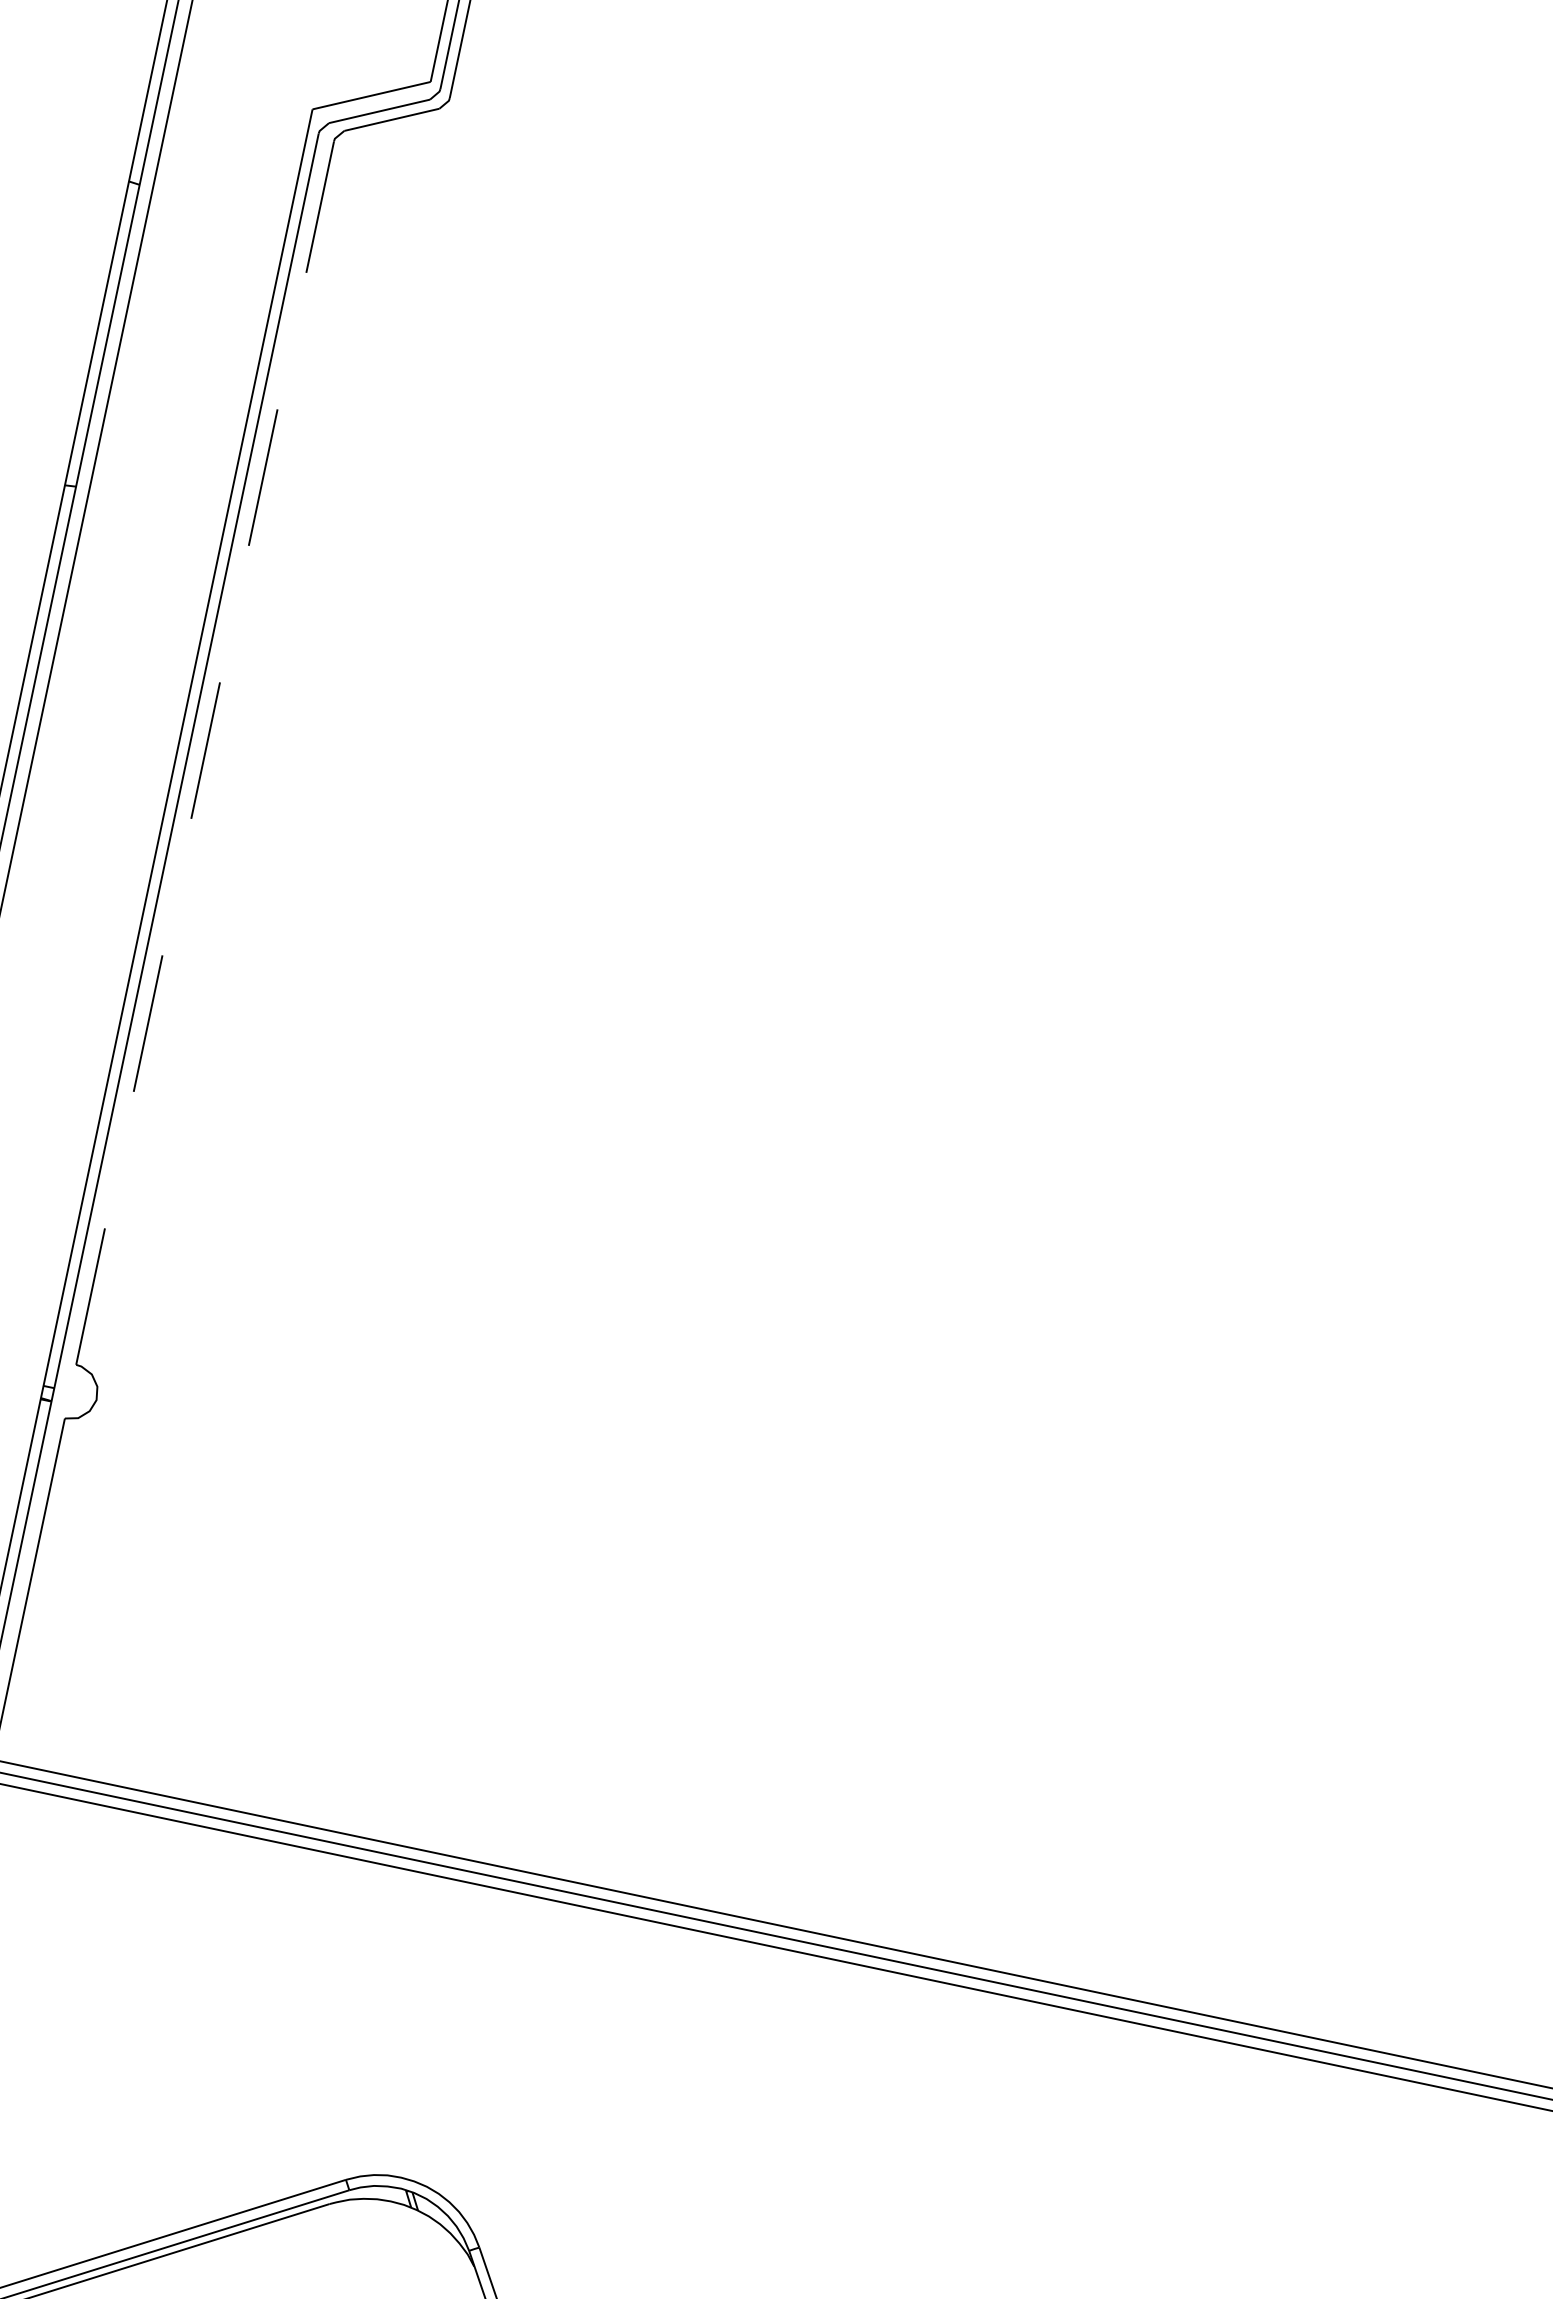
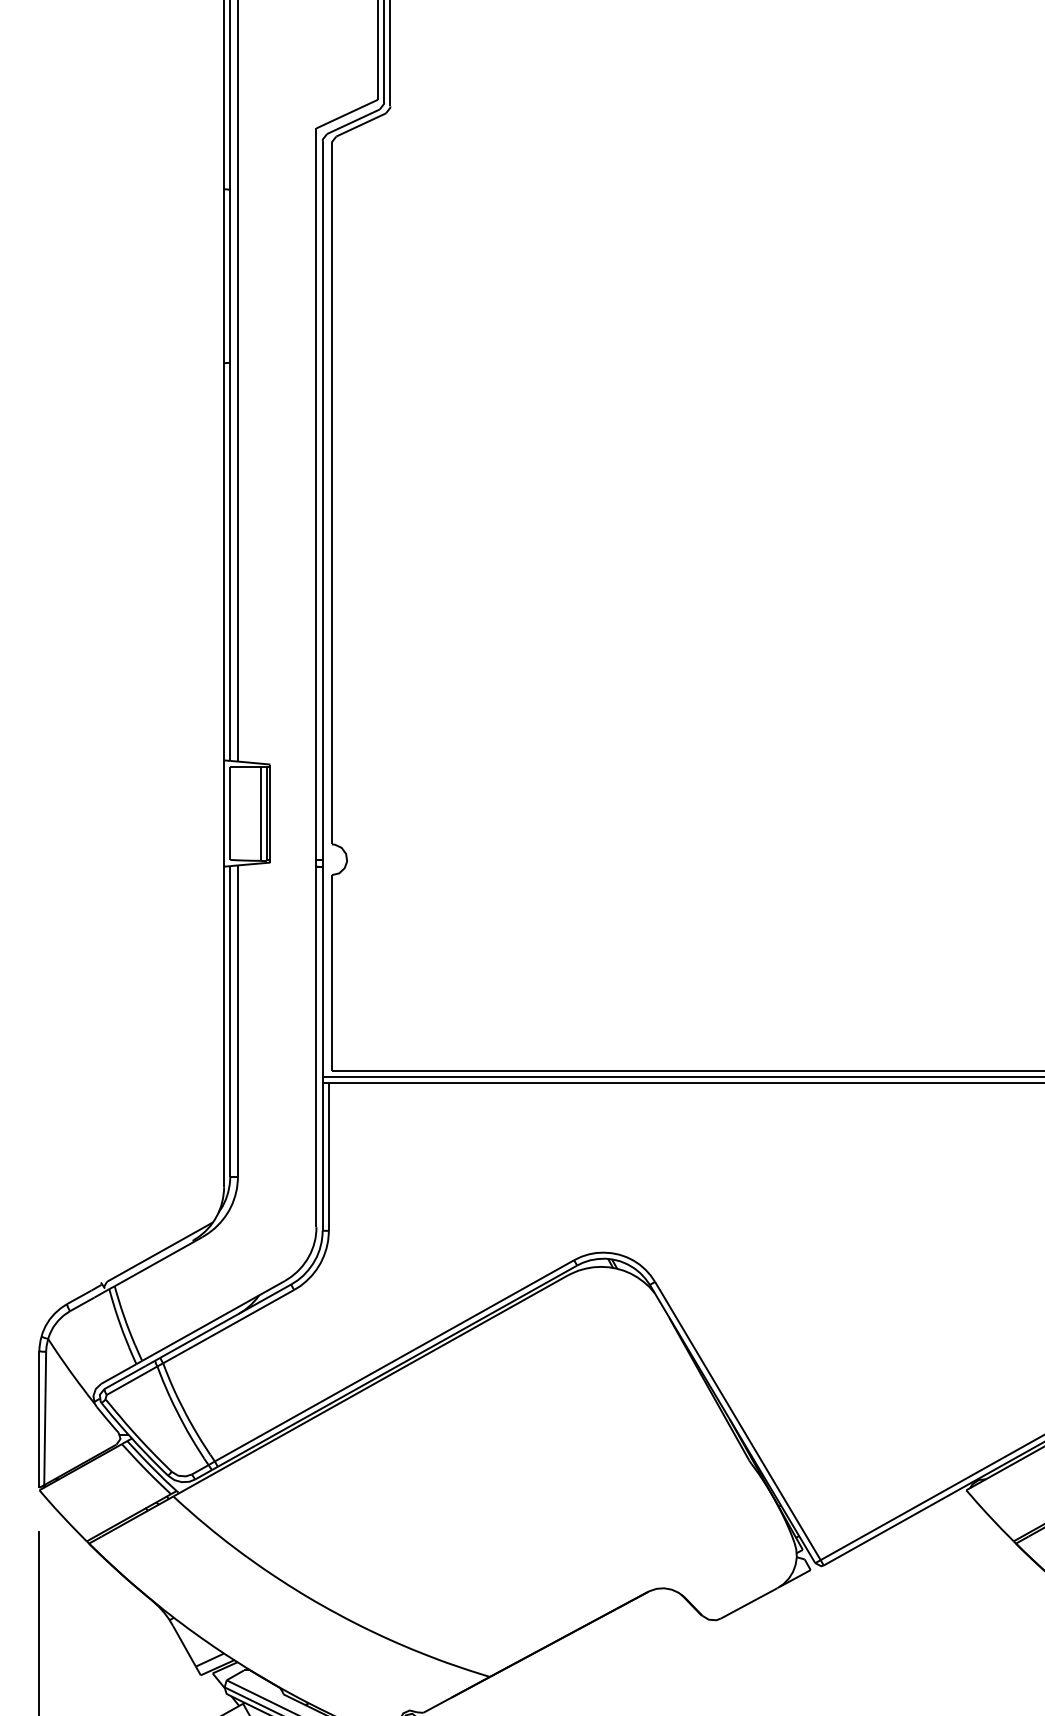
line: (204, 752) -> (331, 493), dashed -> solid

